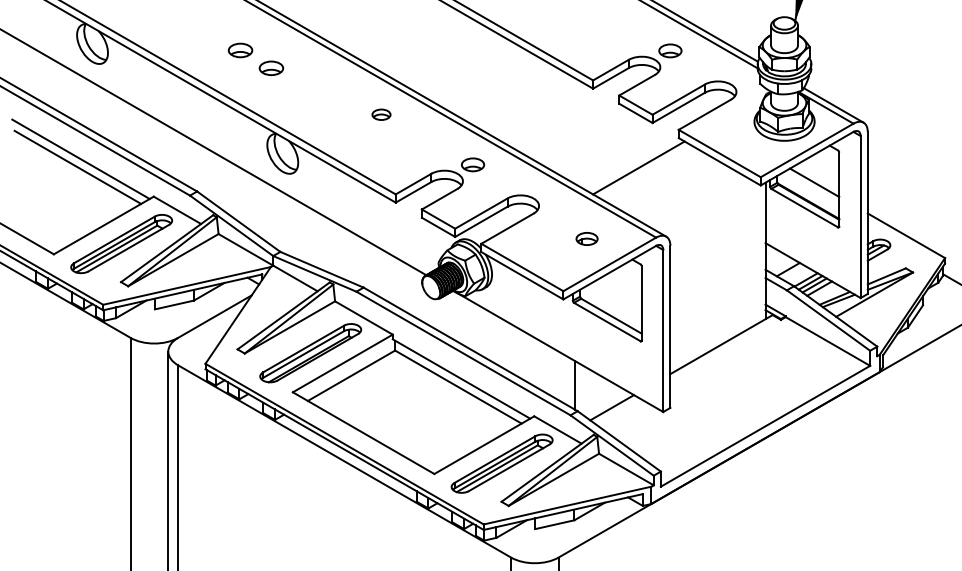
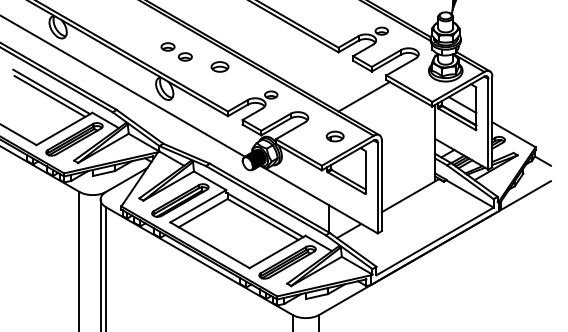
part: (255, 58) -> (176, 51), moved
part: (380, 113) -> (219, 66), size x1.67
part: (585, 238) -> (334, 136), size x1.43

